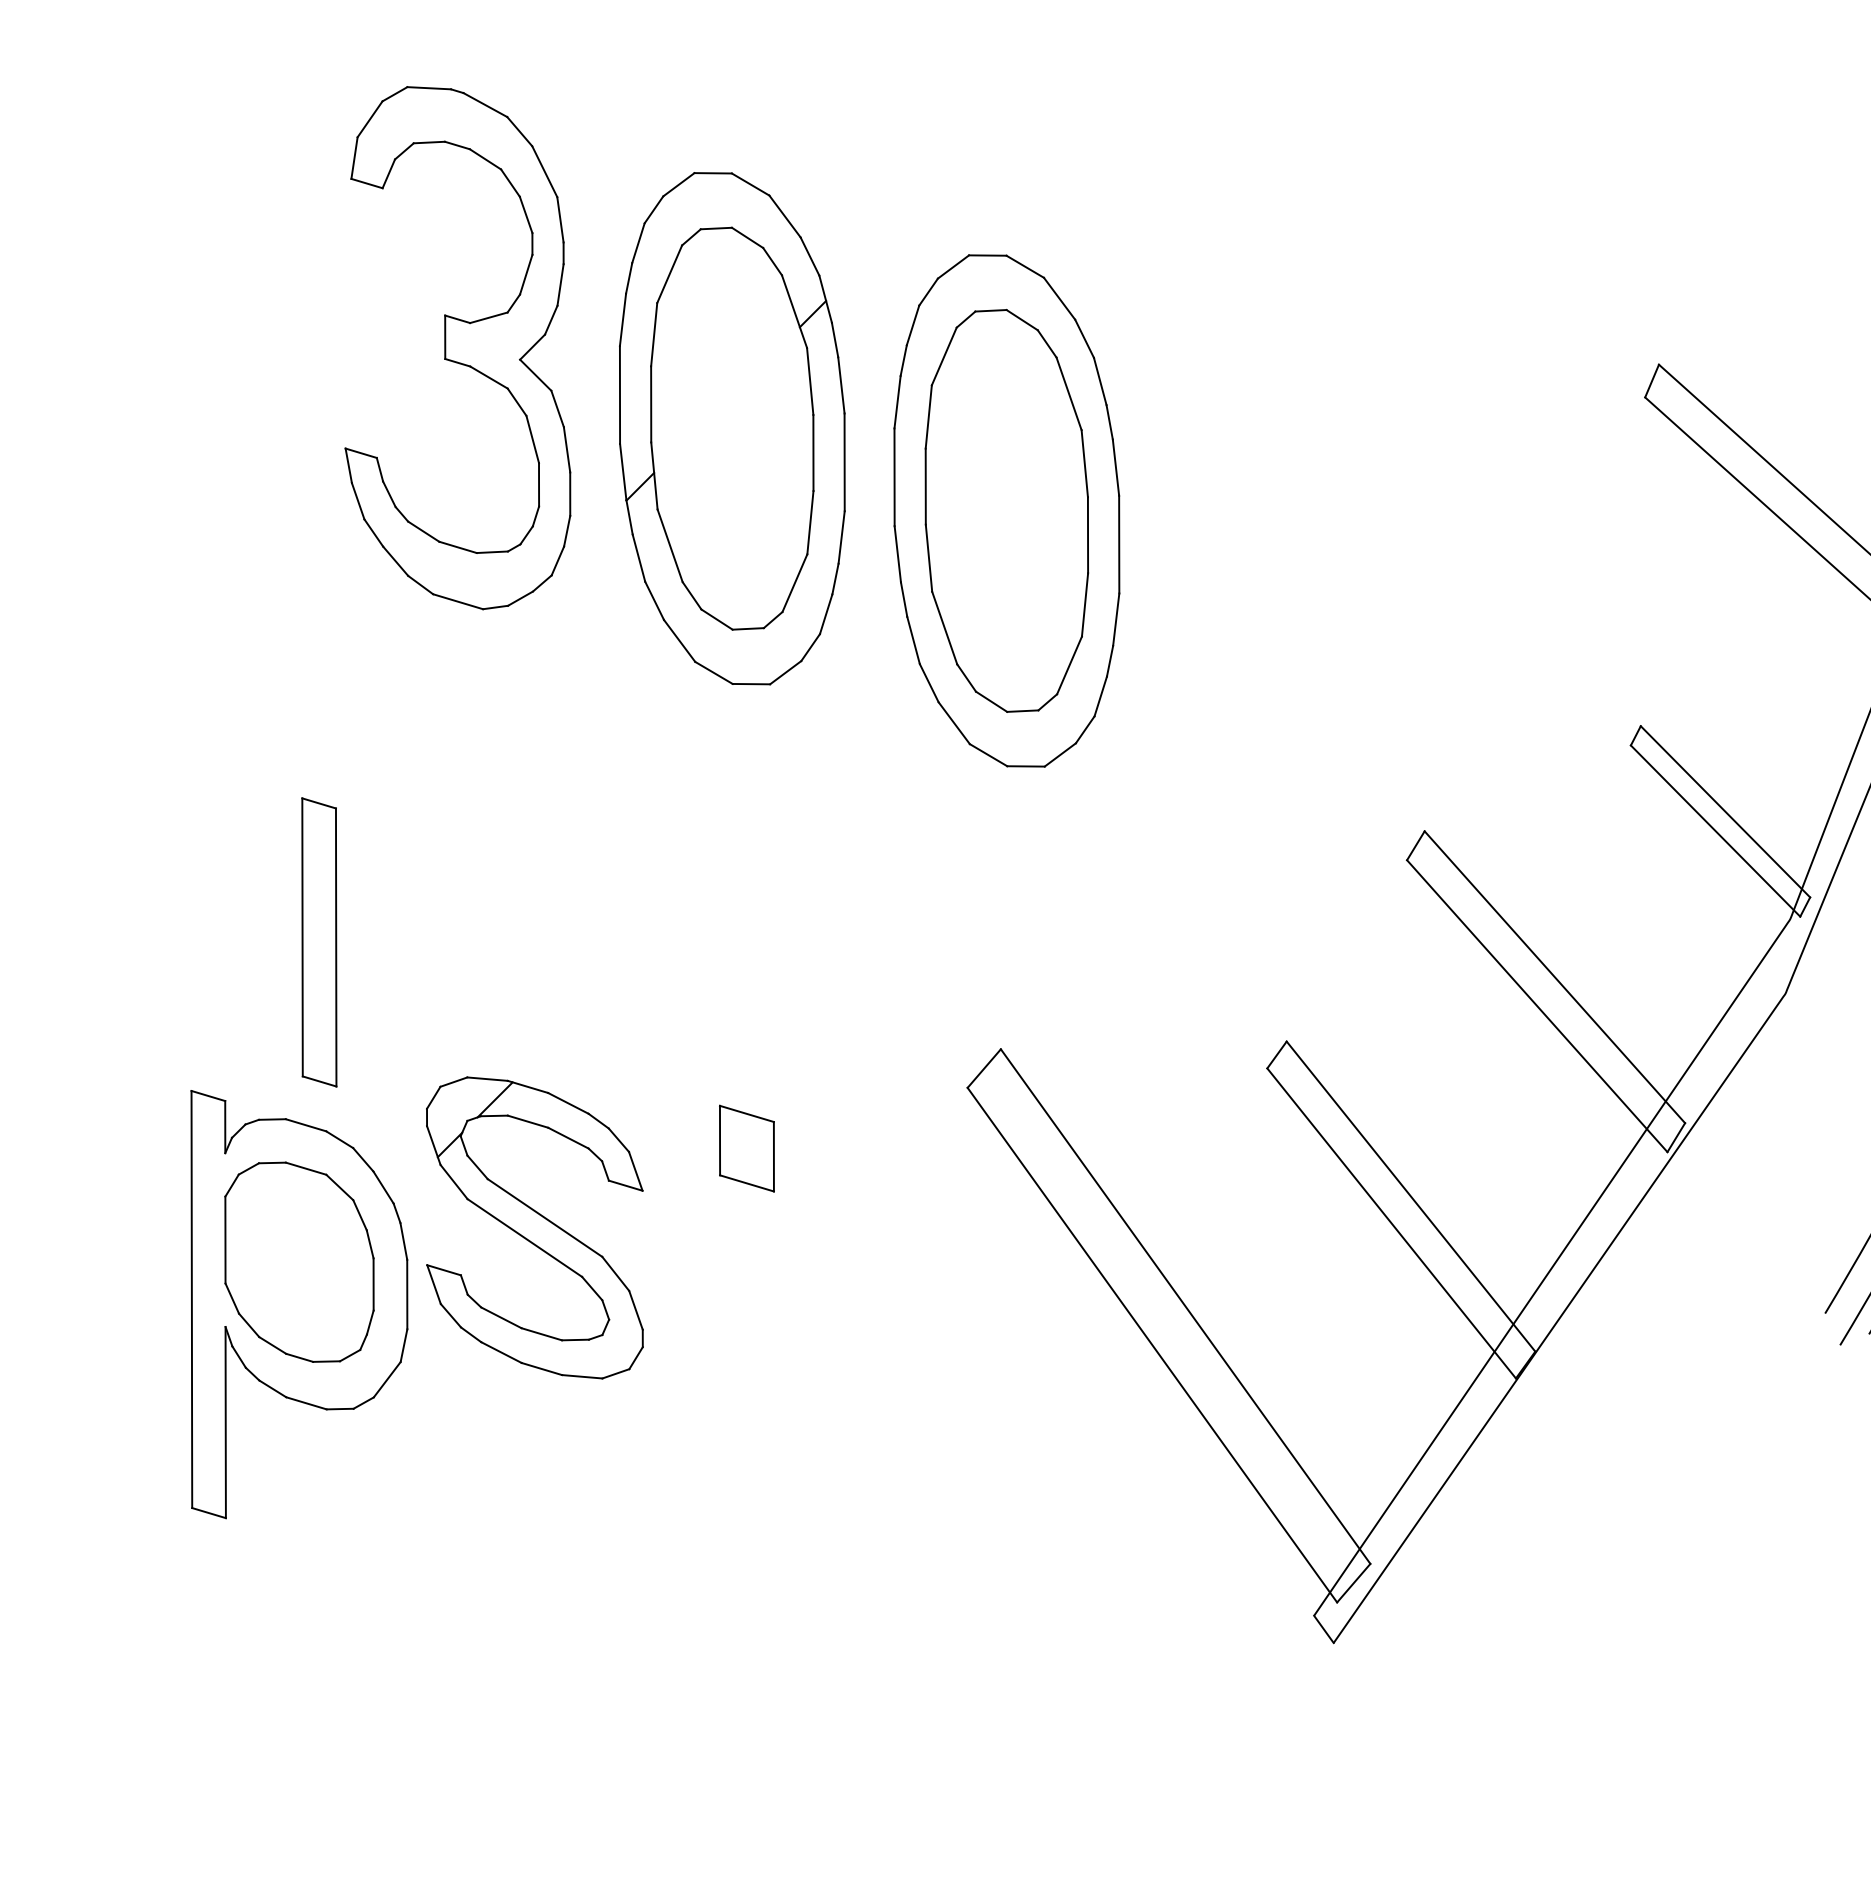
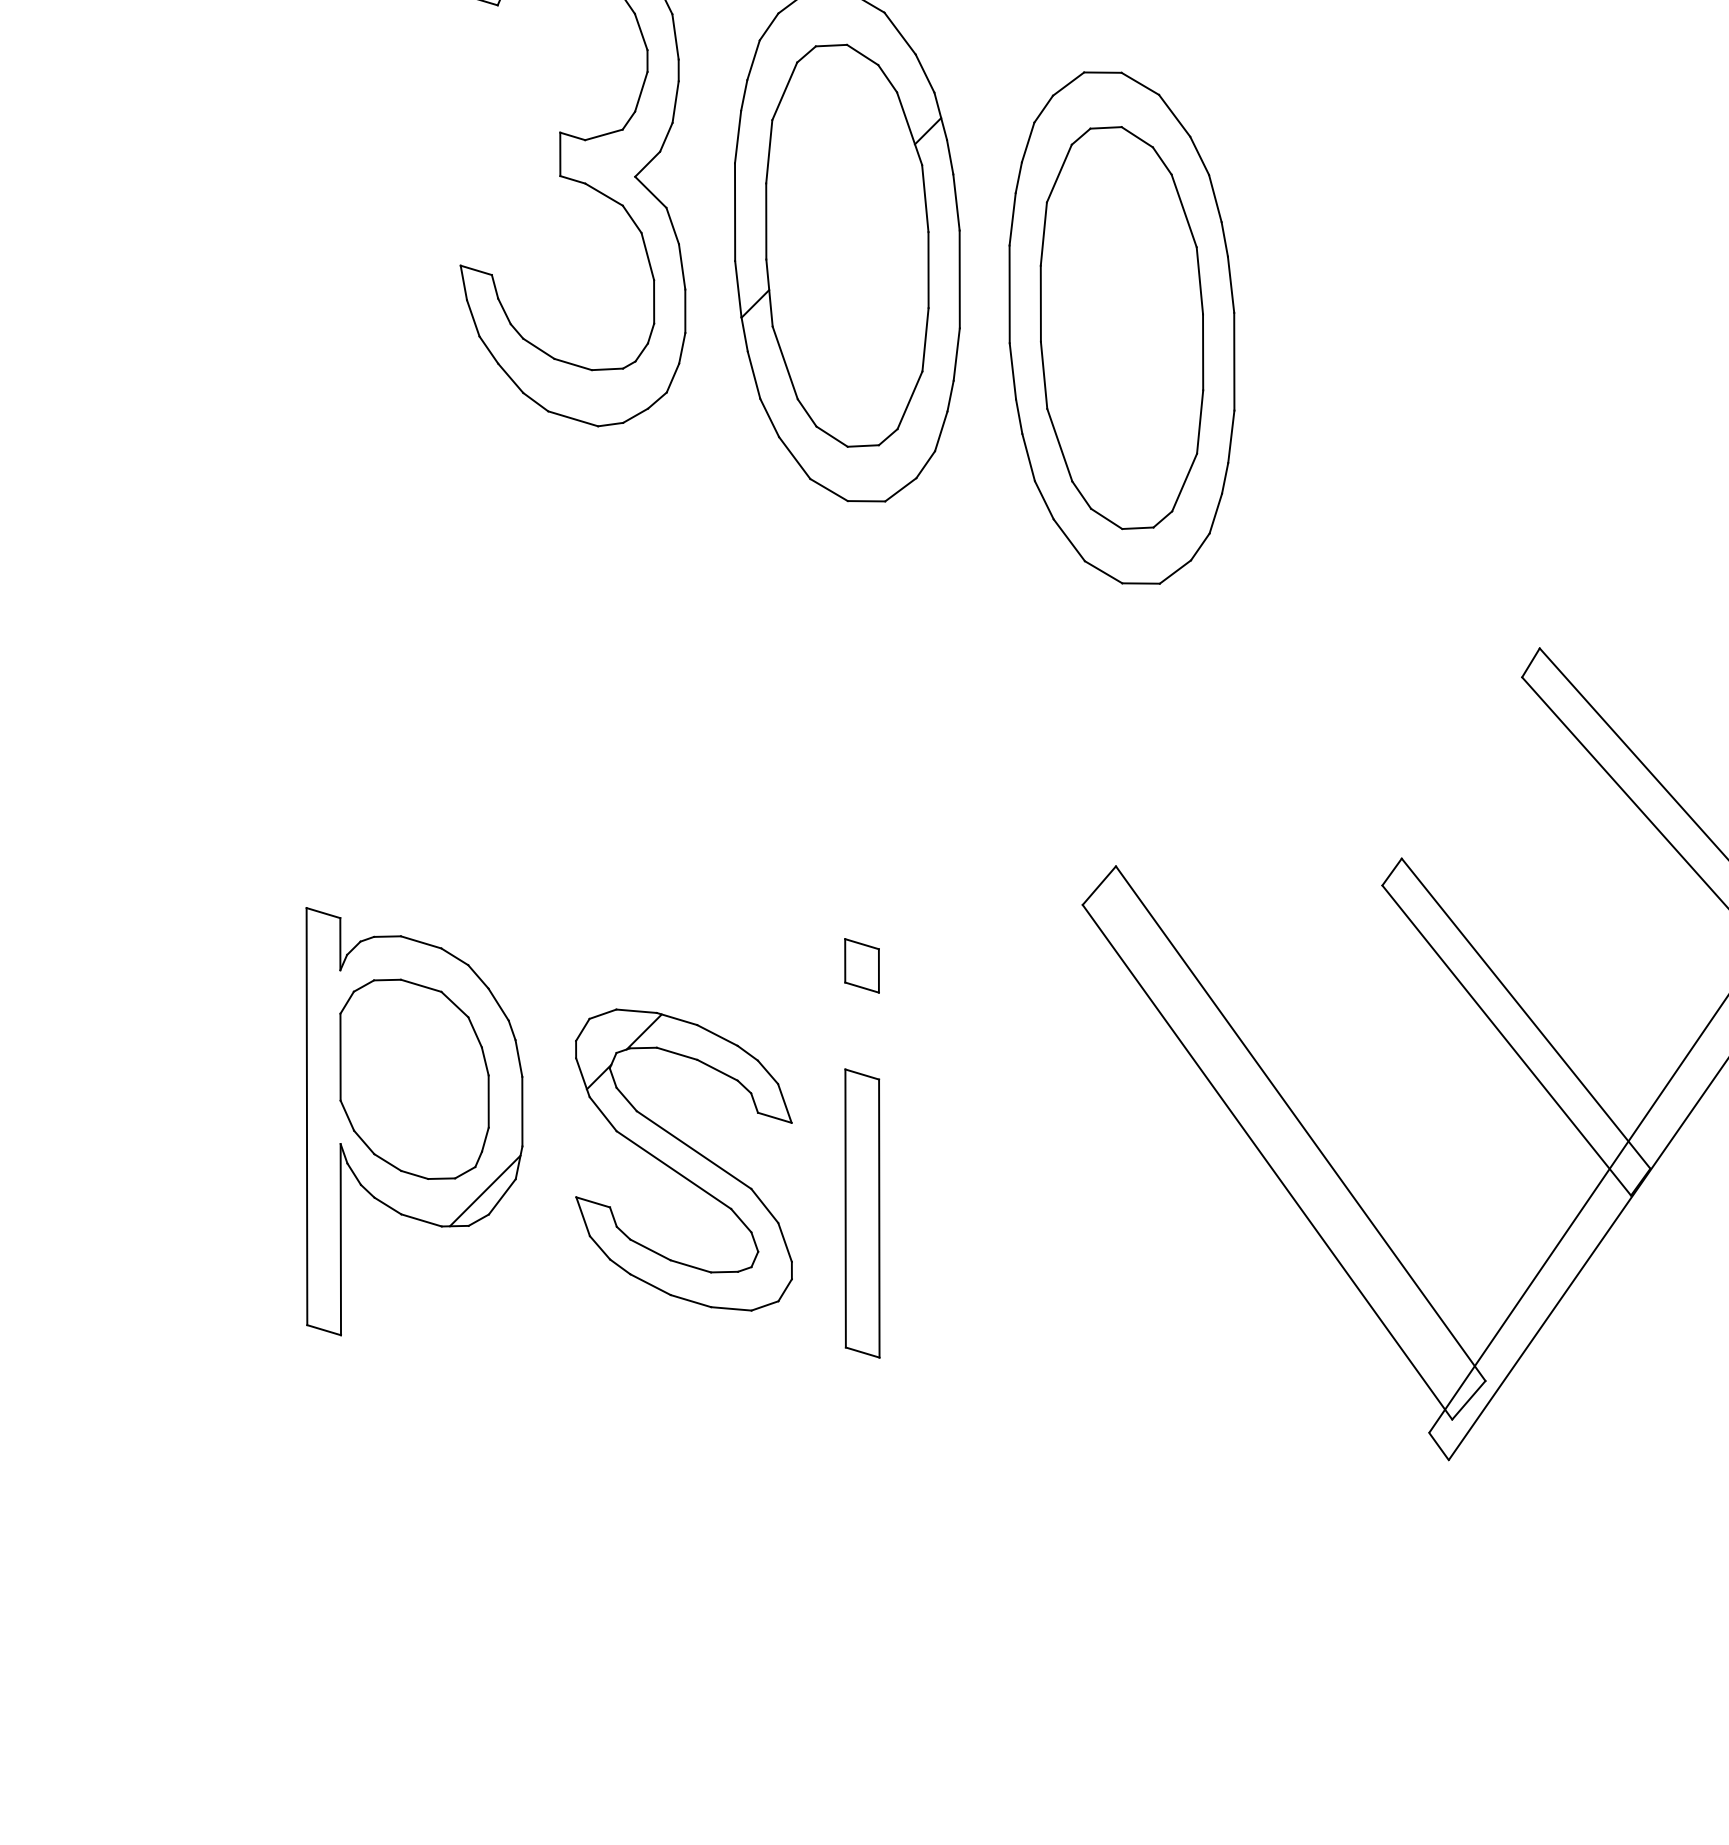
part: (319, 942) -> (862, 1213), moved
part: (746, 1148) -> (861, 965), size x0.62
part: (534, 1227) -> (683, 1159), moved
line: (369, 1373) -> (484, 1190), added

